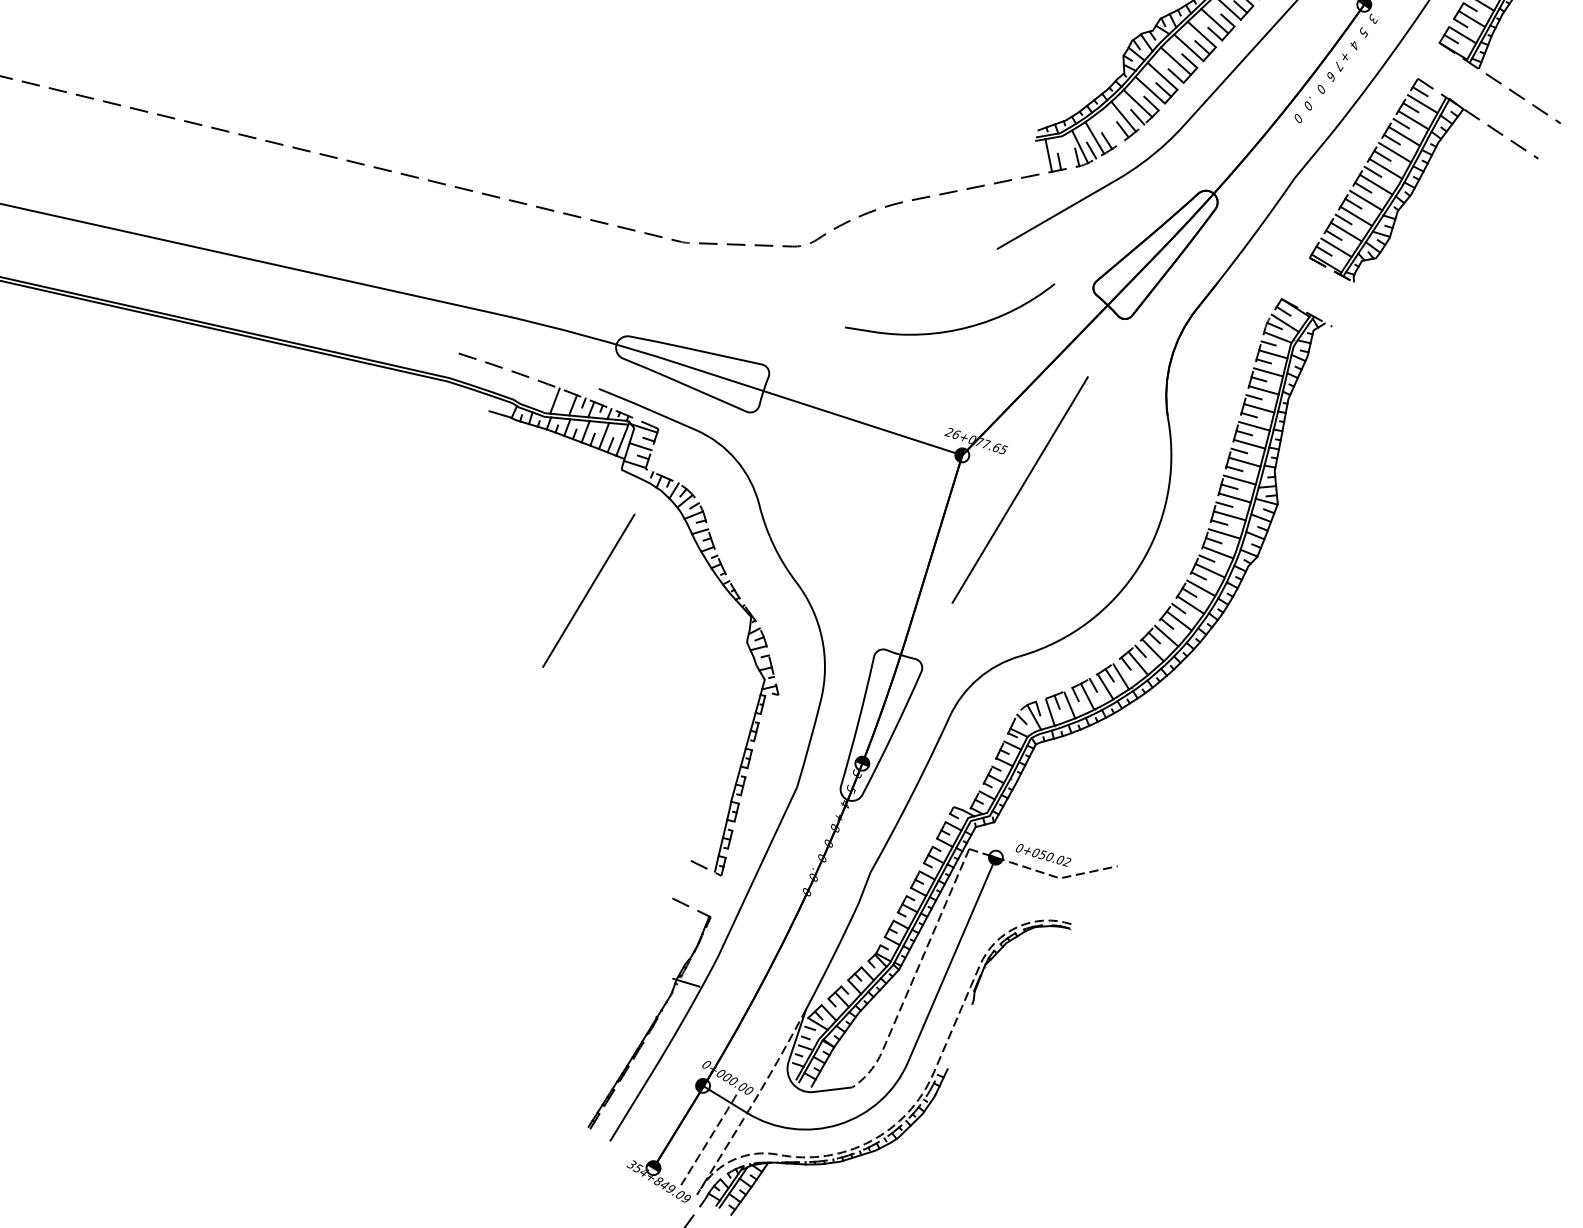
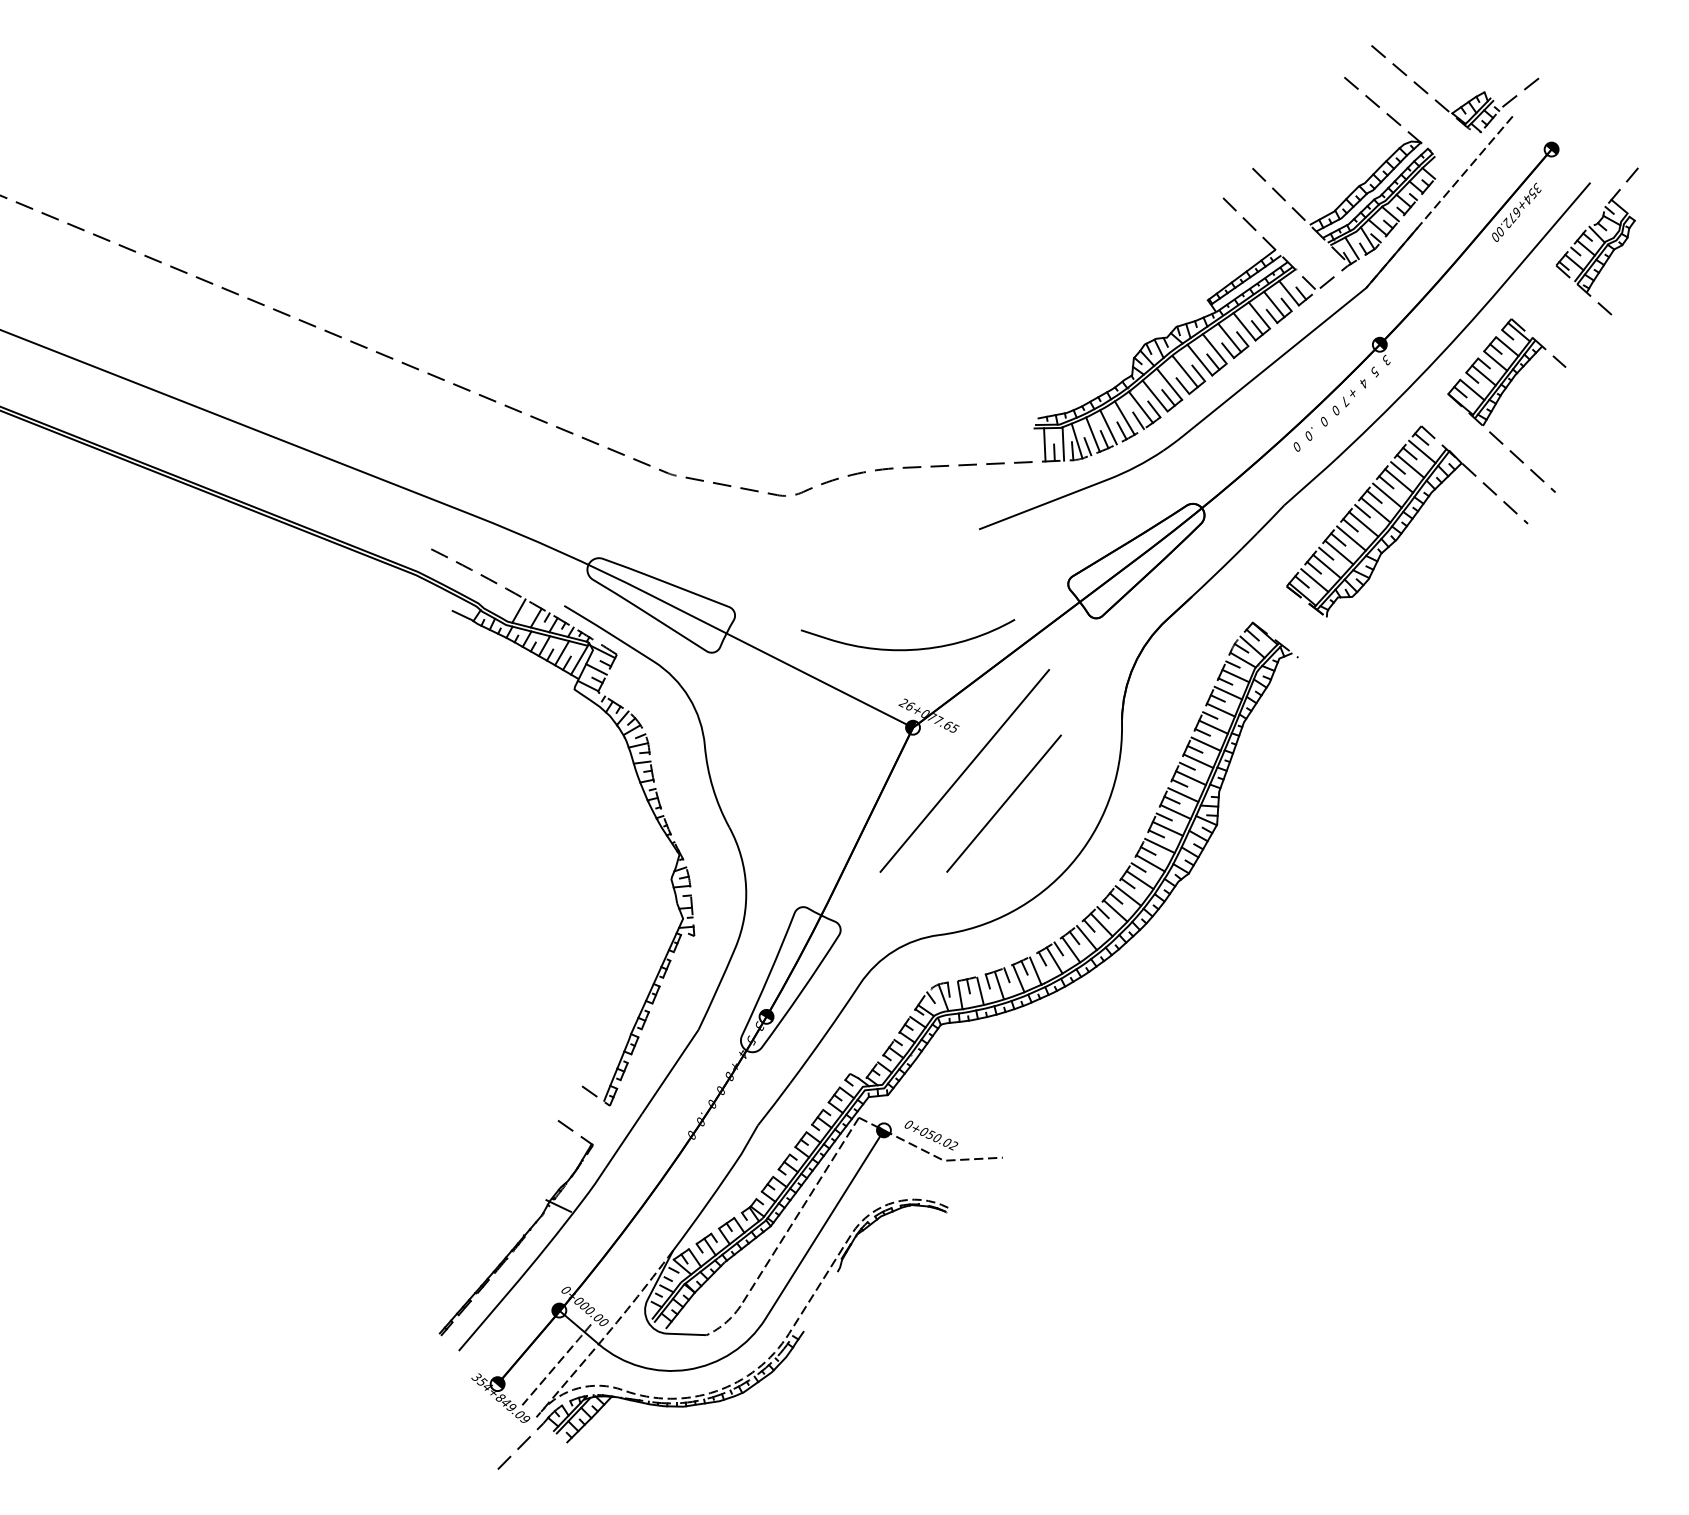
text: (1330, 77) -> (1335, 411), 6 -> 0
line: (1109, 128) -> (1108, 427), added
line: (1067, 151) -> (1063, 443), added
curve: (953, 330) -> (907, 649), moved
line: (588, 590) -> (1003, 803), moved

